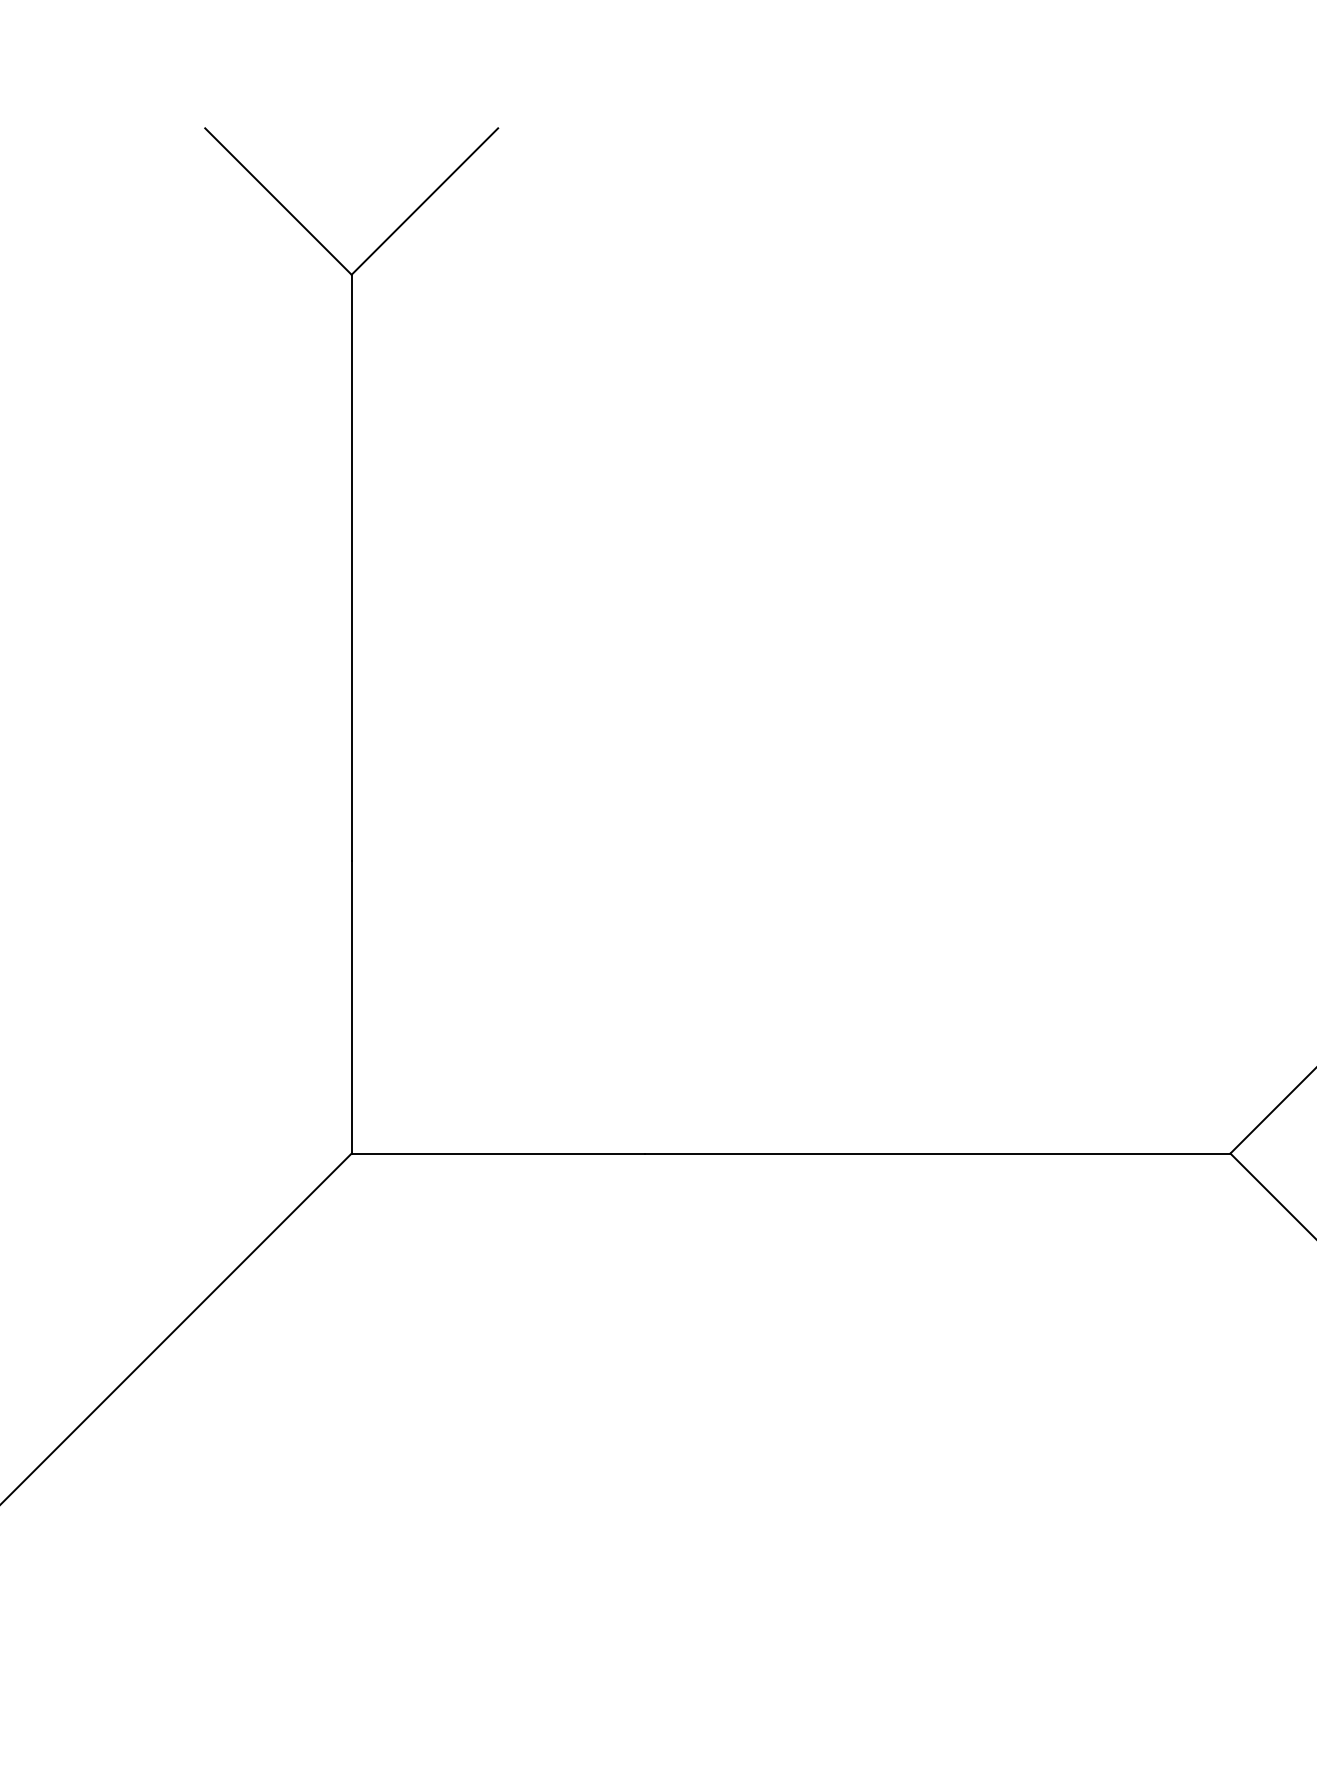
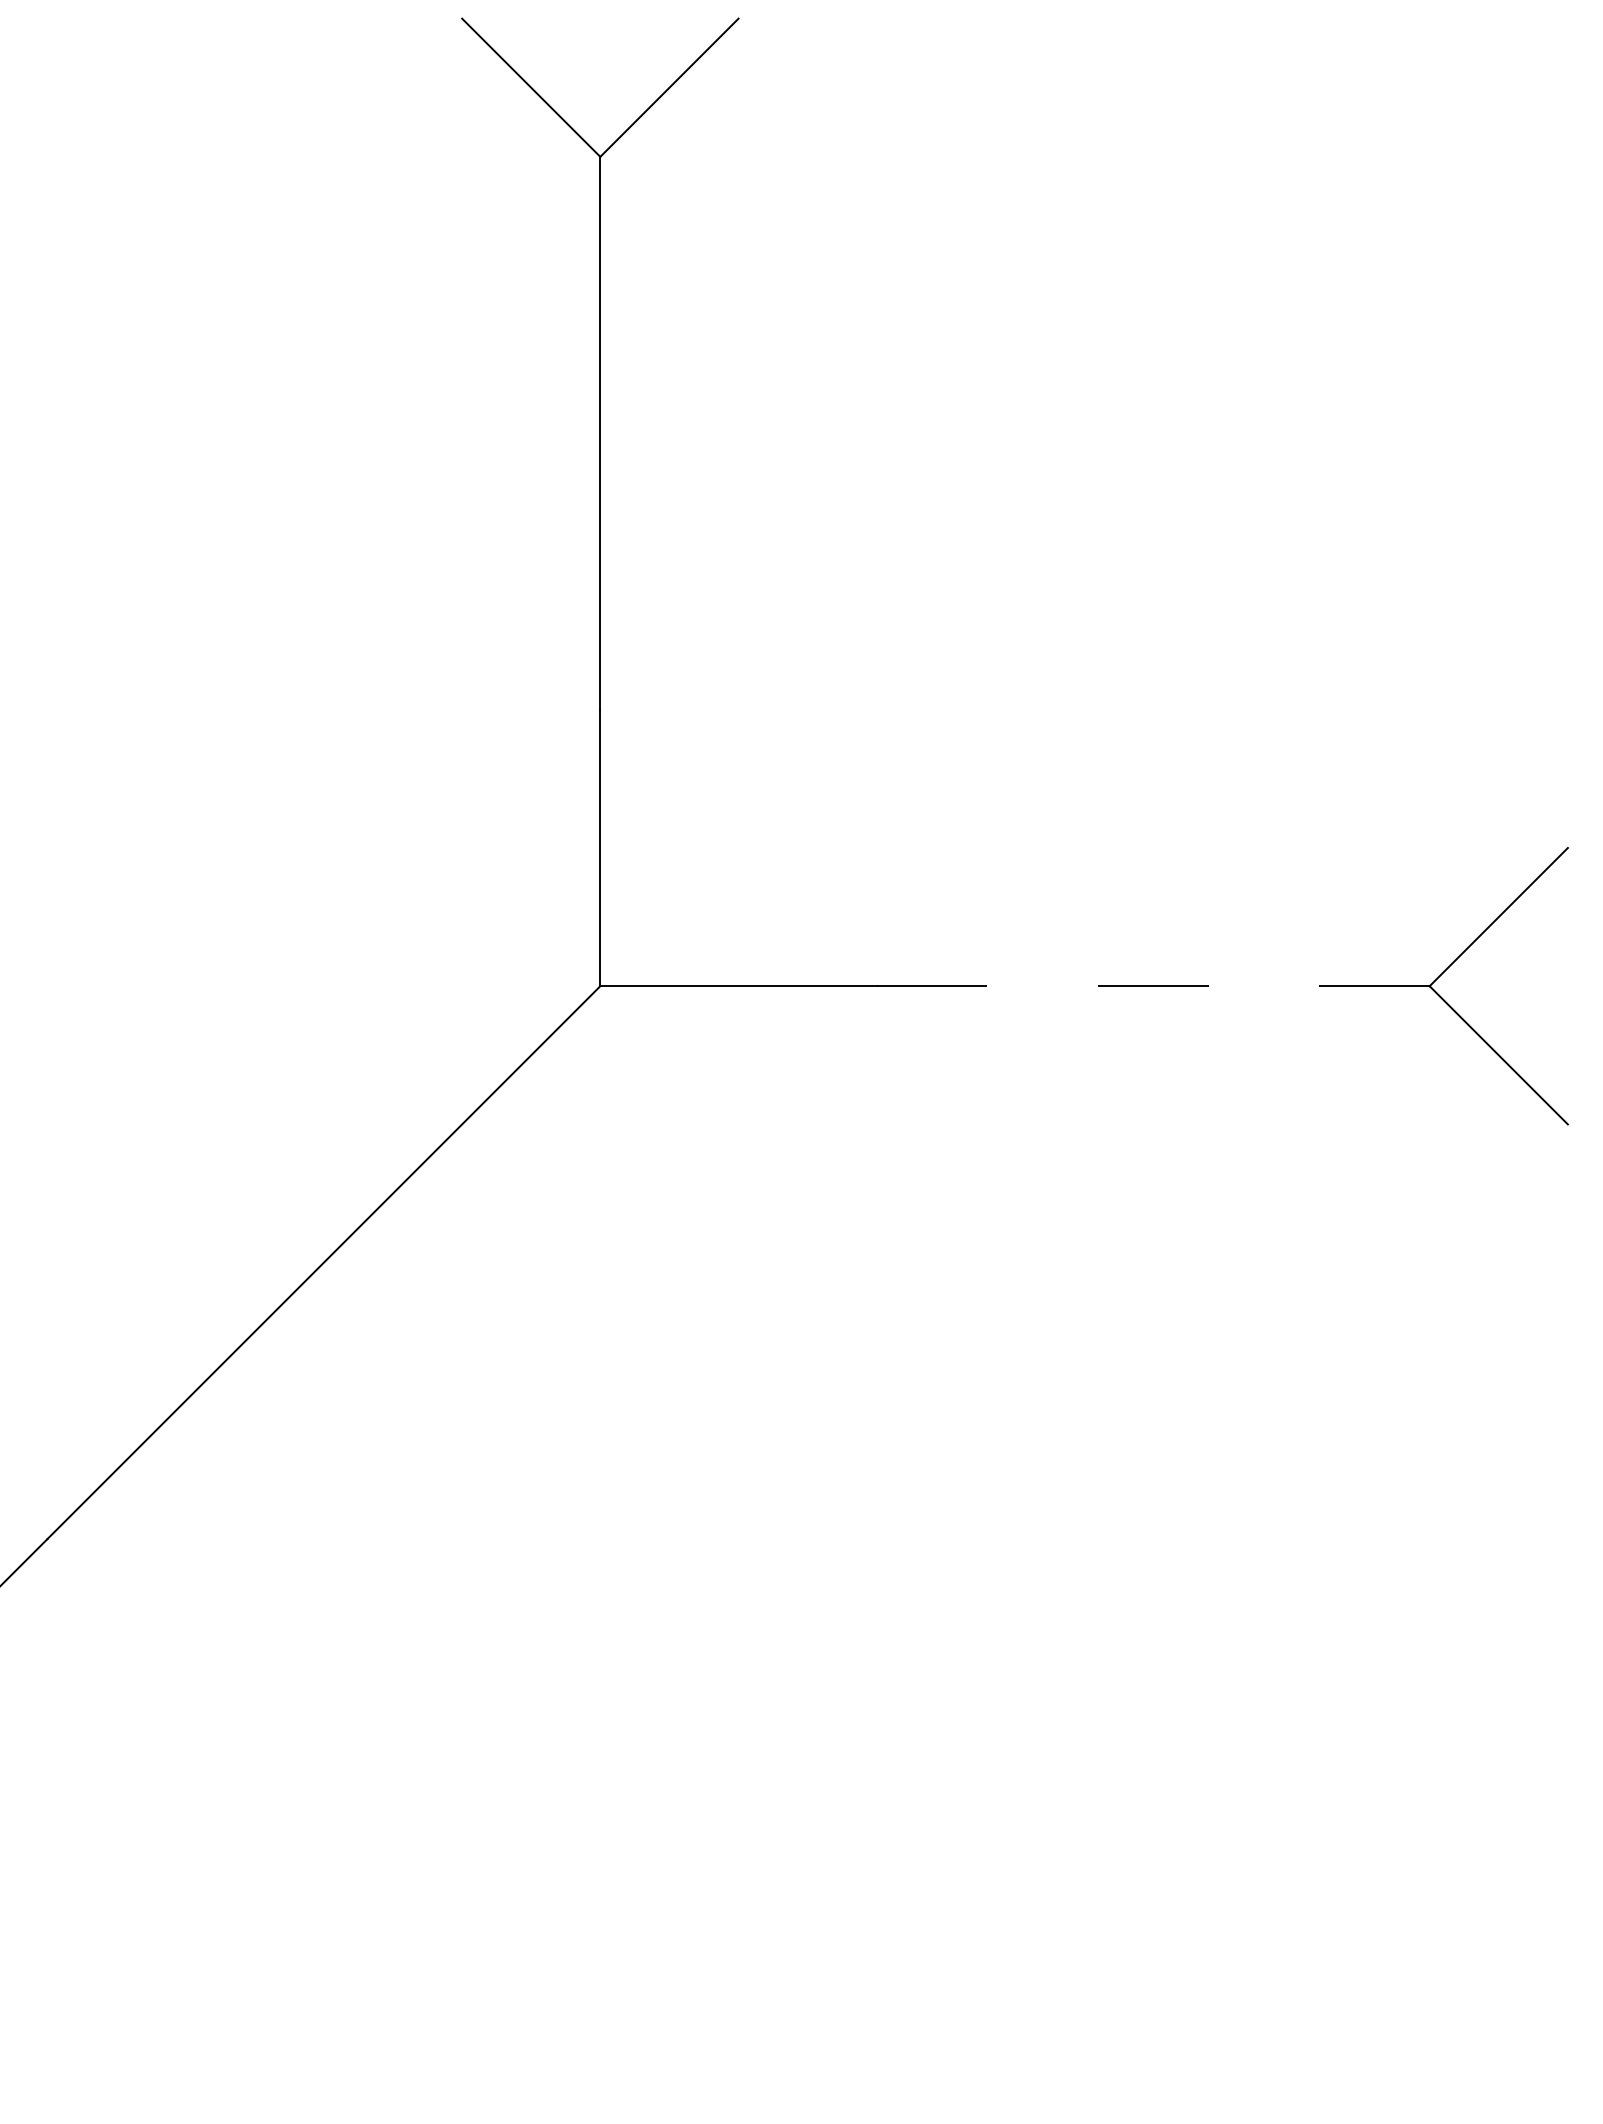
line: (937, 1153) -> (1153, 986), solid -> dashed

